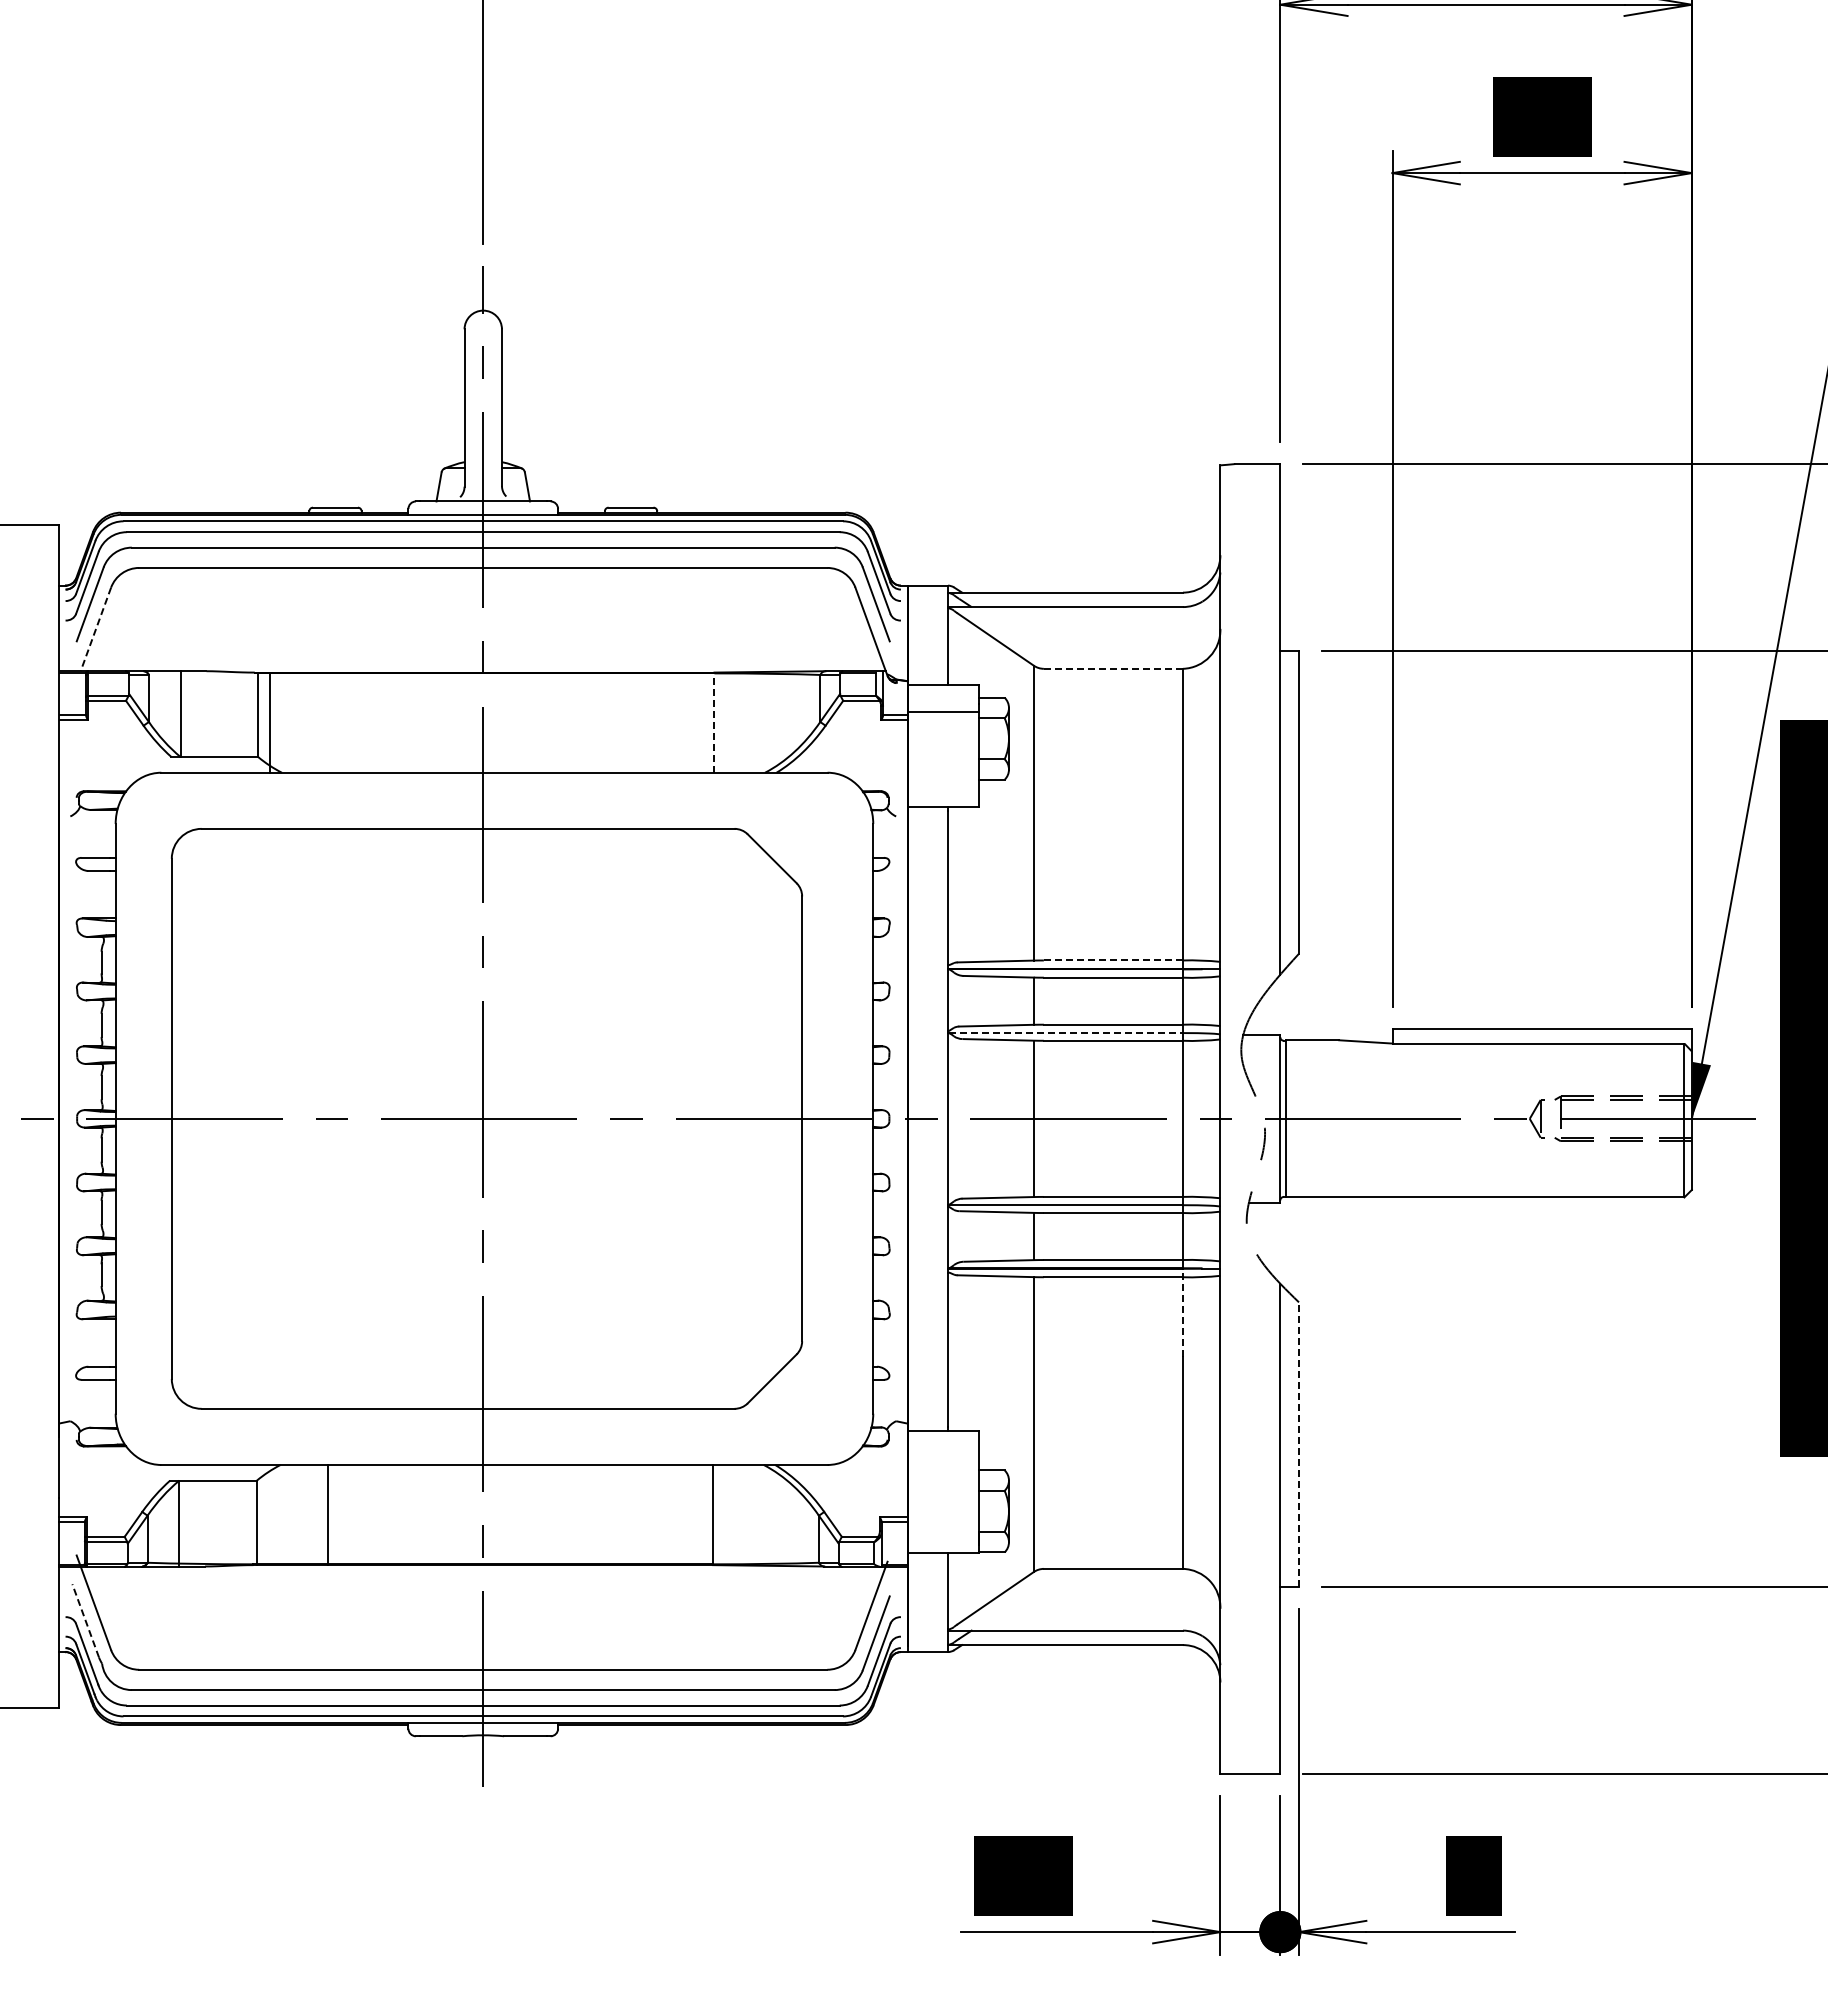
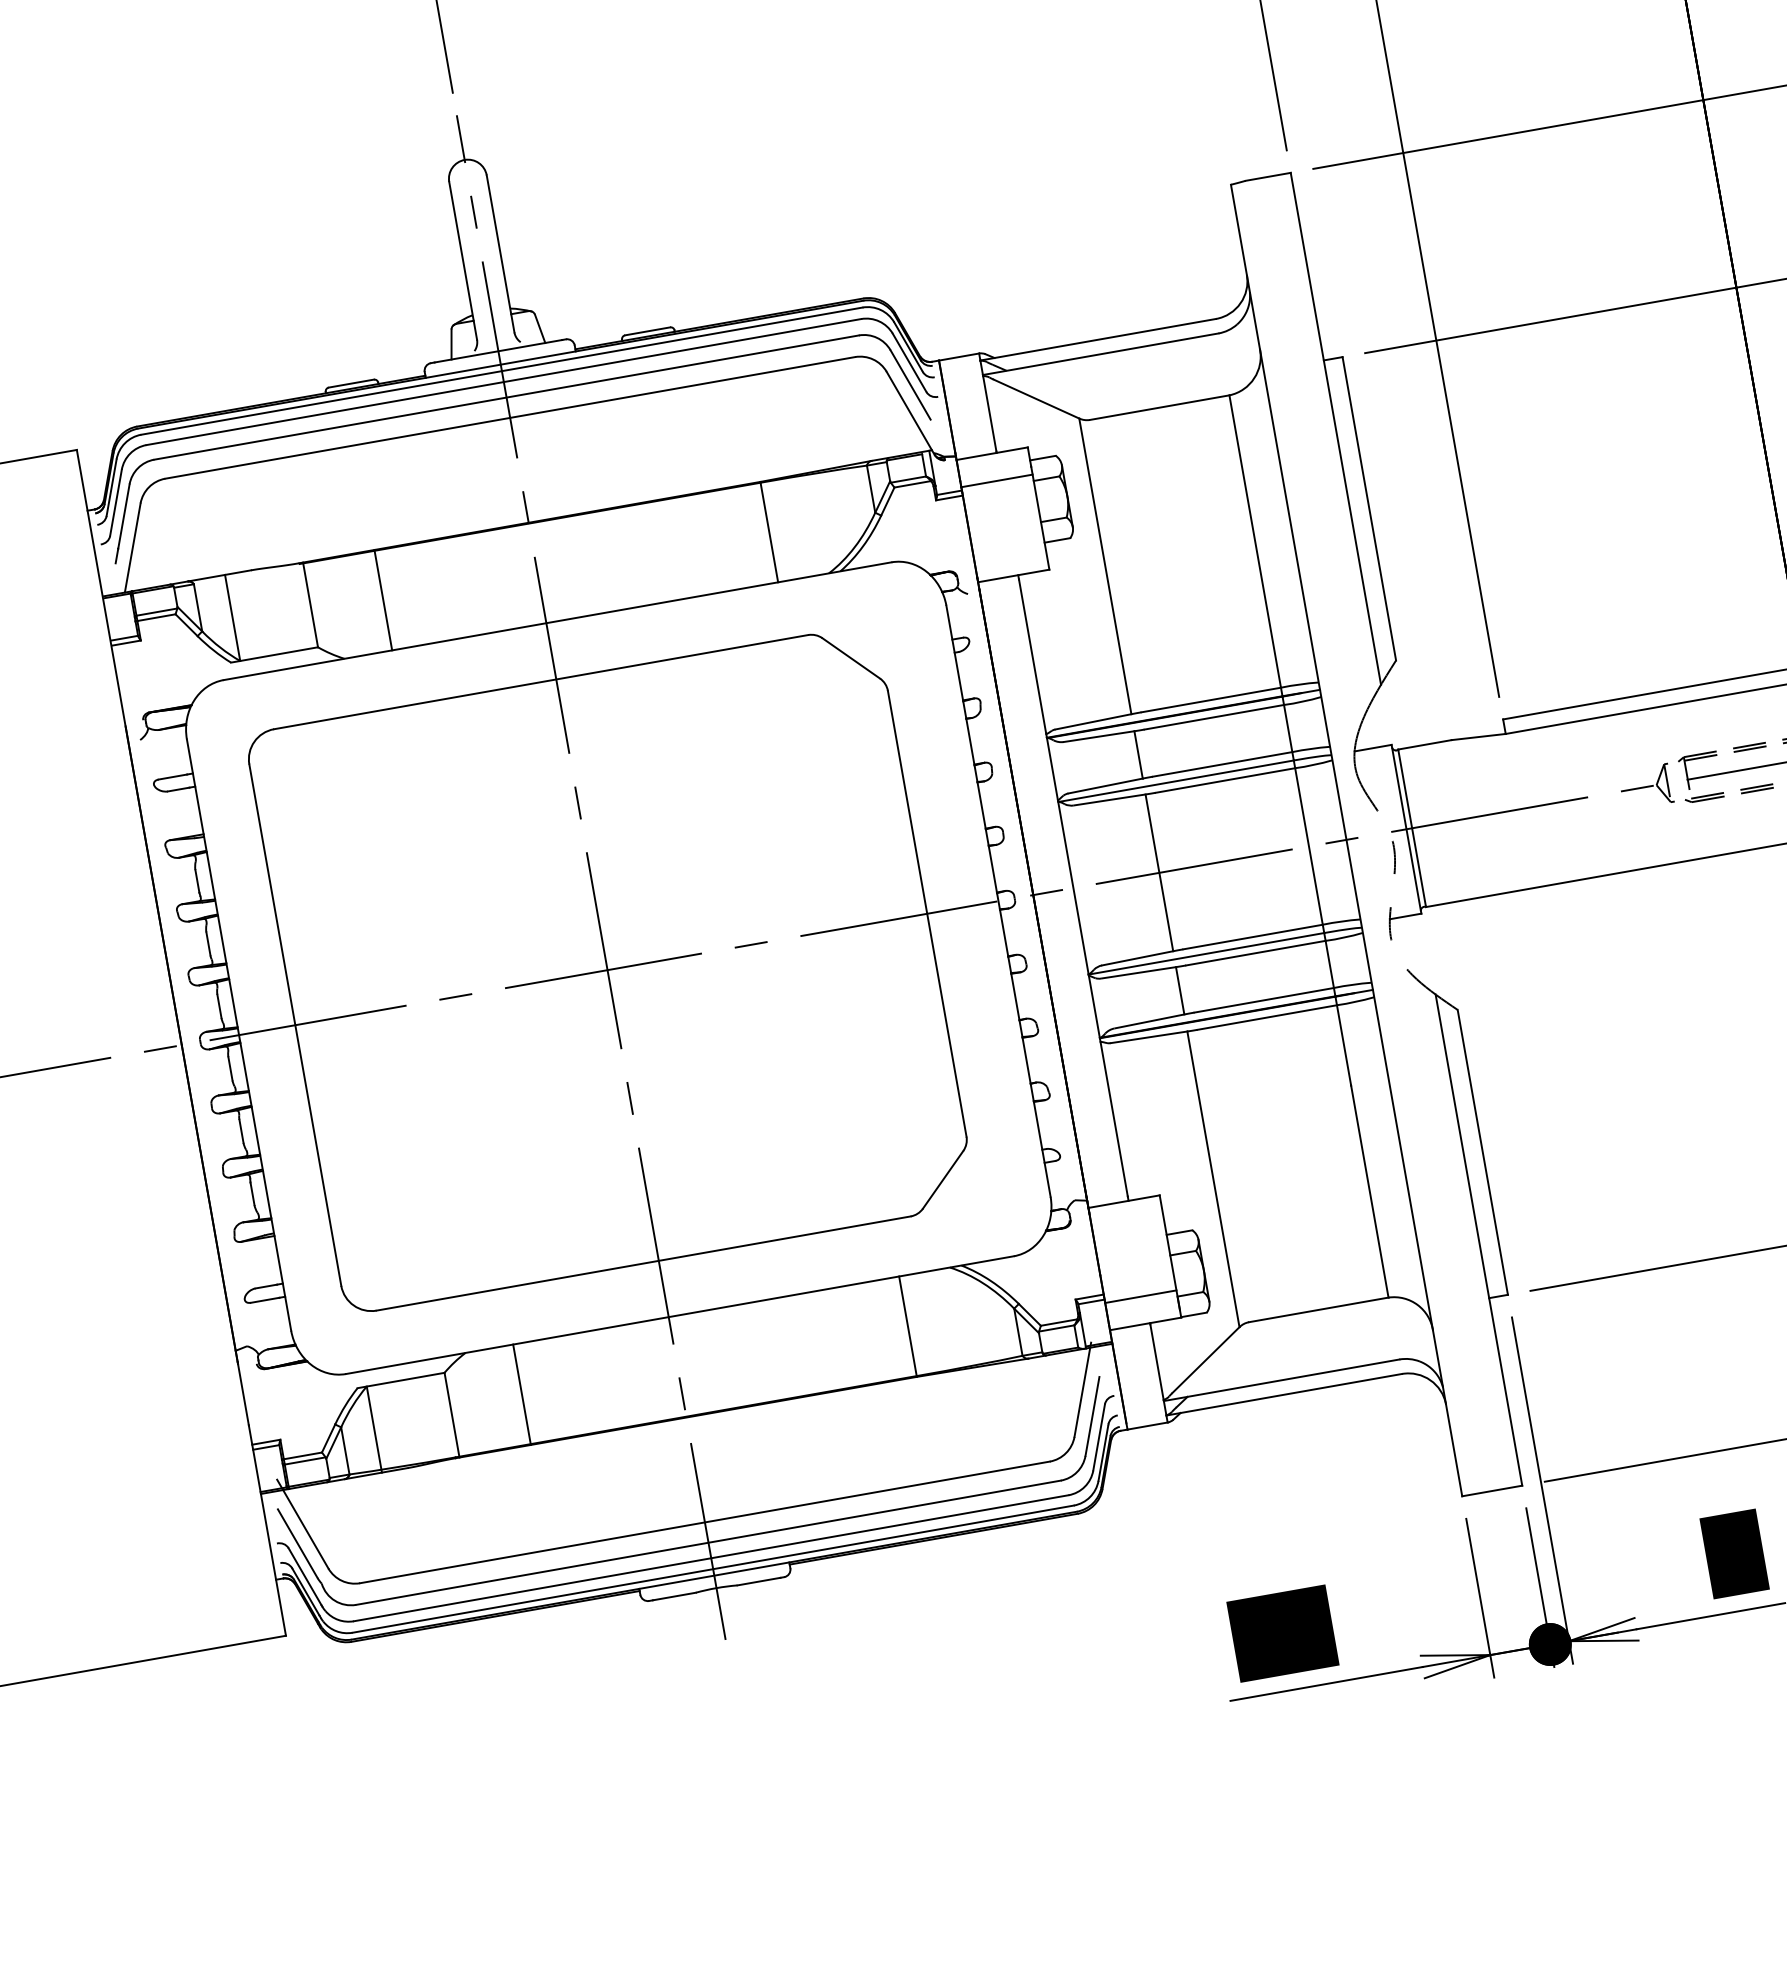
line: (95, 629) -> (132, 548), dashed -> solid
line: (1113, 668) -> (1159, 407), dashed -> solid
line: (270, 722) -> (383, 600), moved
line: (714, 723) -> (769, 532), dashed -> solid
line: (1113, 960) -> (1211, 700), dashed -> solid
line: (1065, 1033) -> (1176, 781), dashed -> solid
line: (1182, 1312) -> (1342, 1040), dashed -> solid
line: (1298, 1443) -> (1482, 1151), dashed -> solid
line: (943, 1525) -> (1140, 1296), added
line: (85, 1620) -> (297, 1543), dashed -> solid

